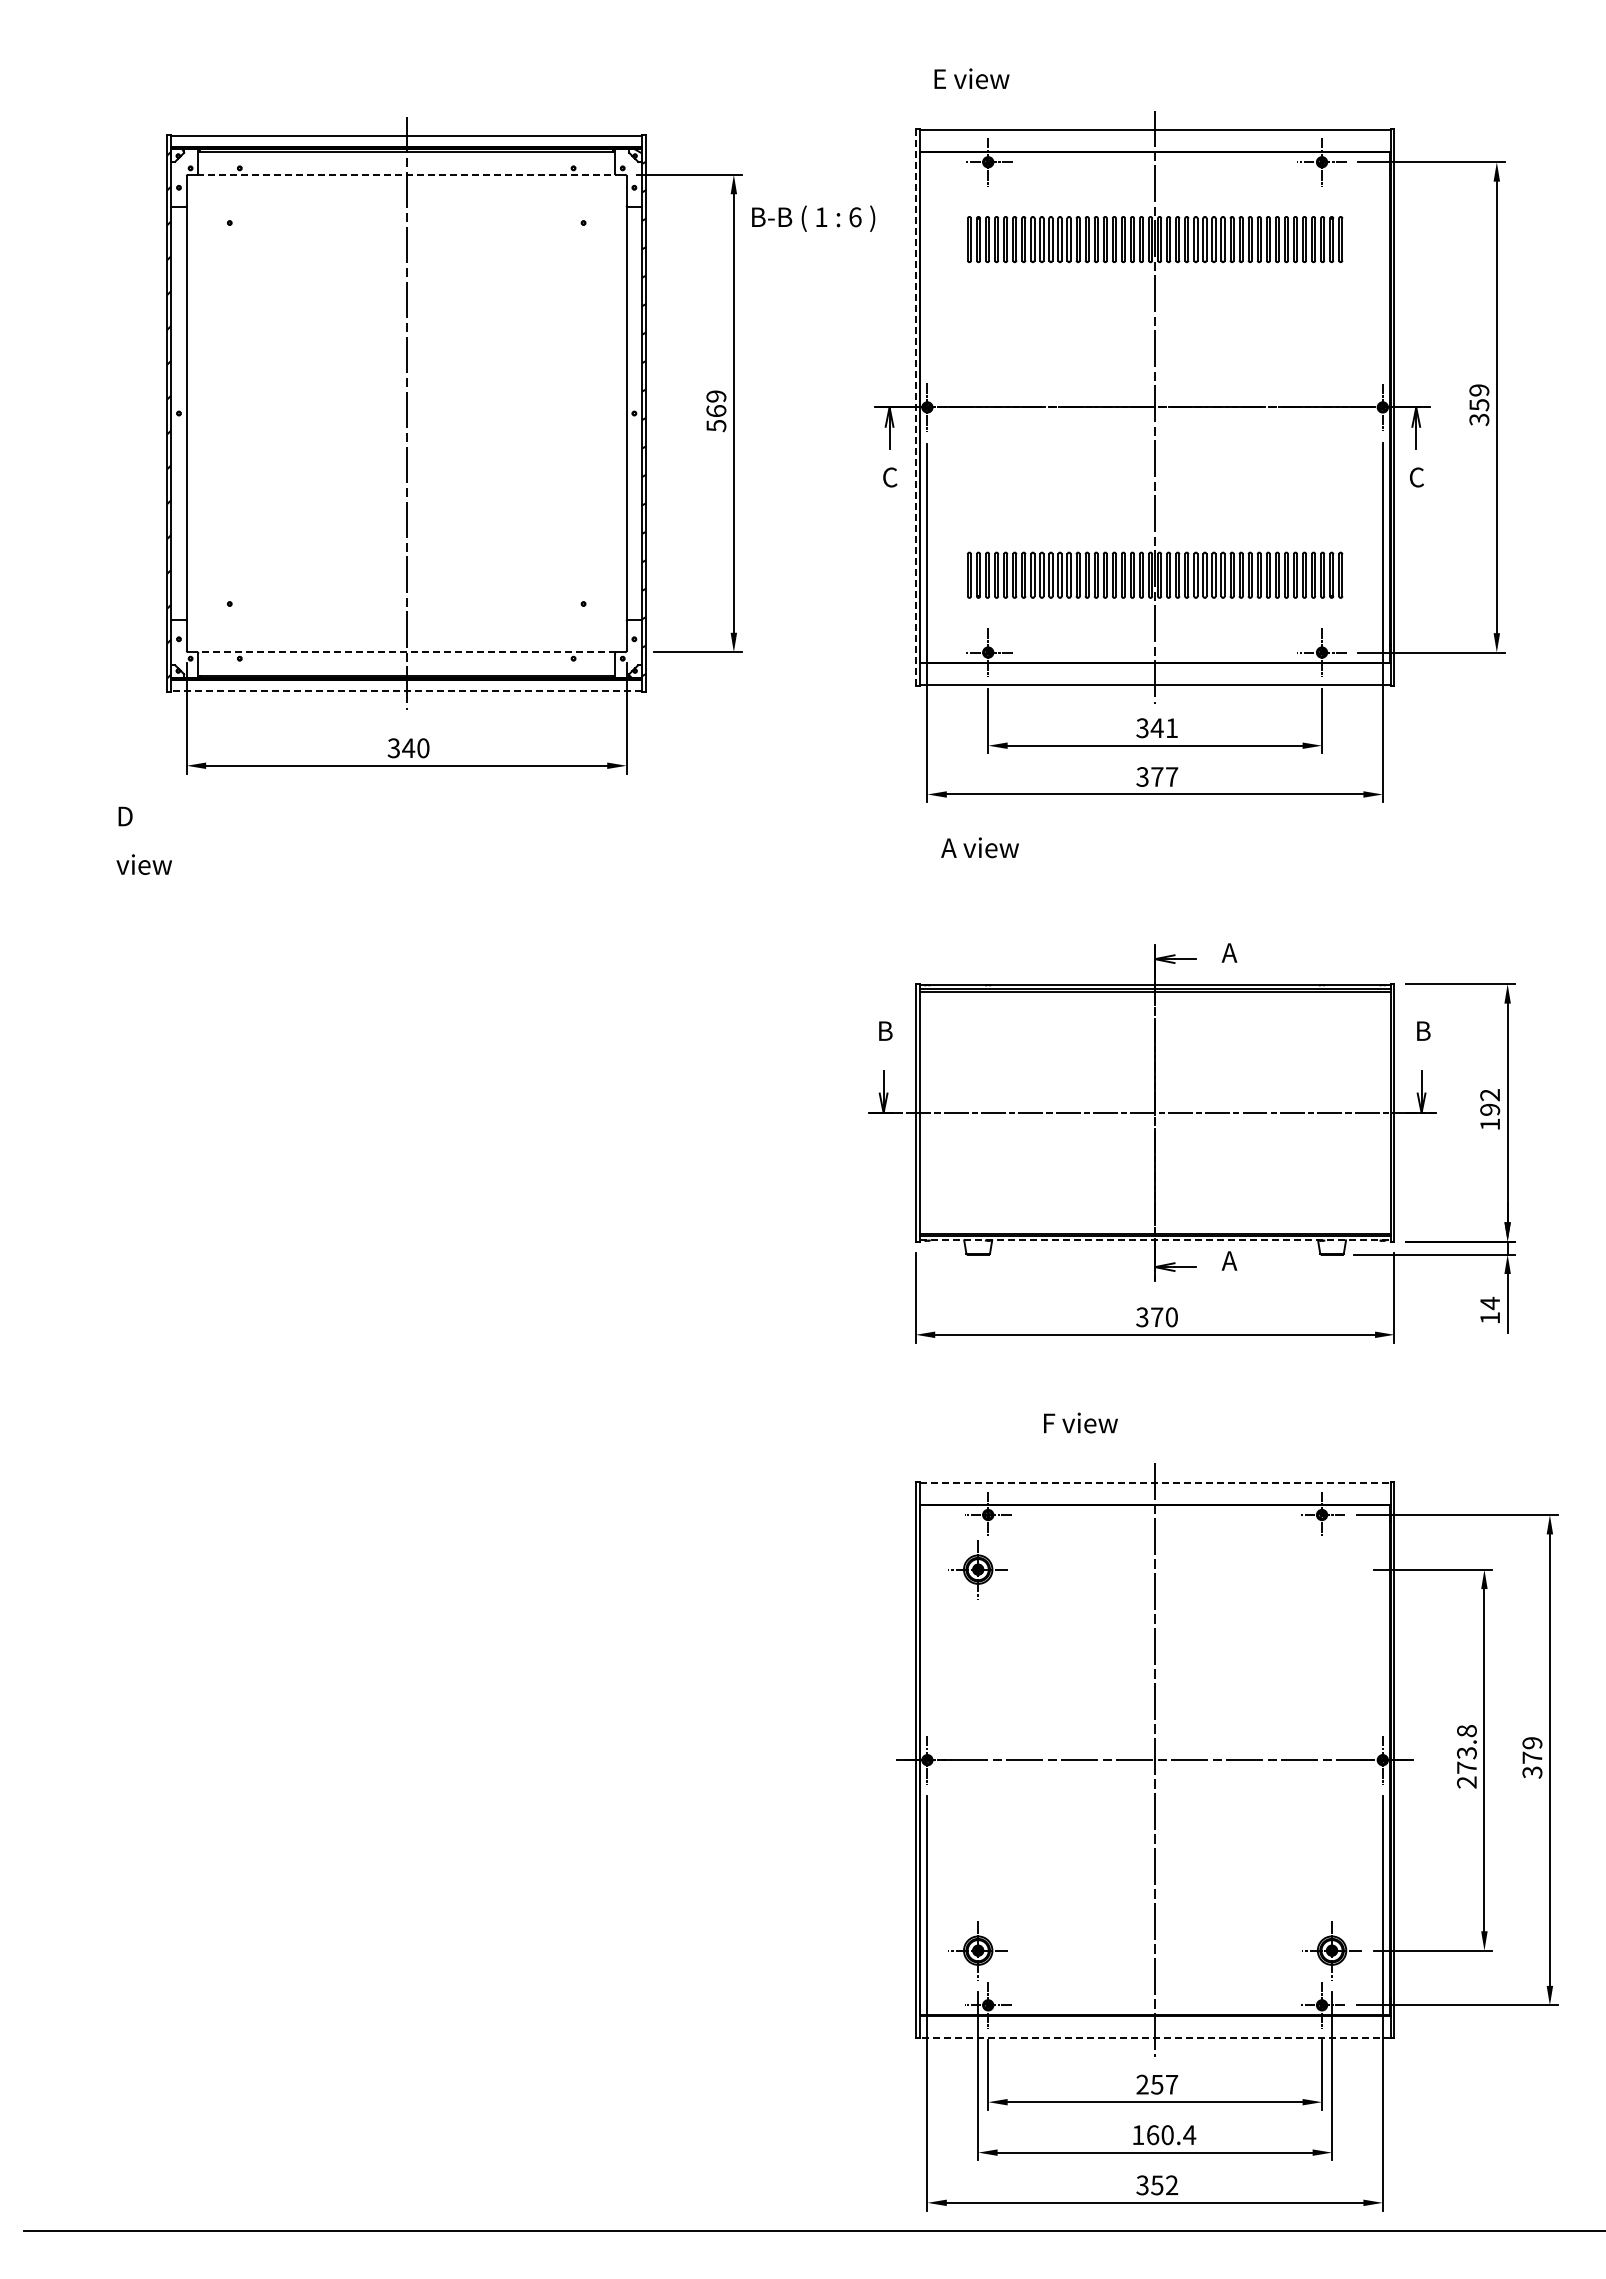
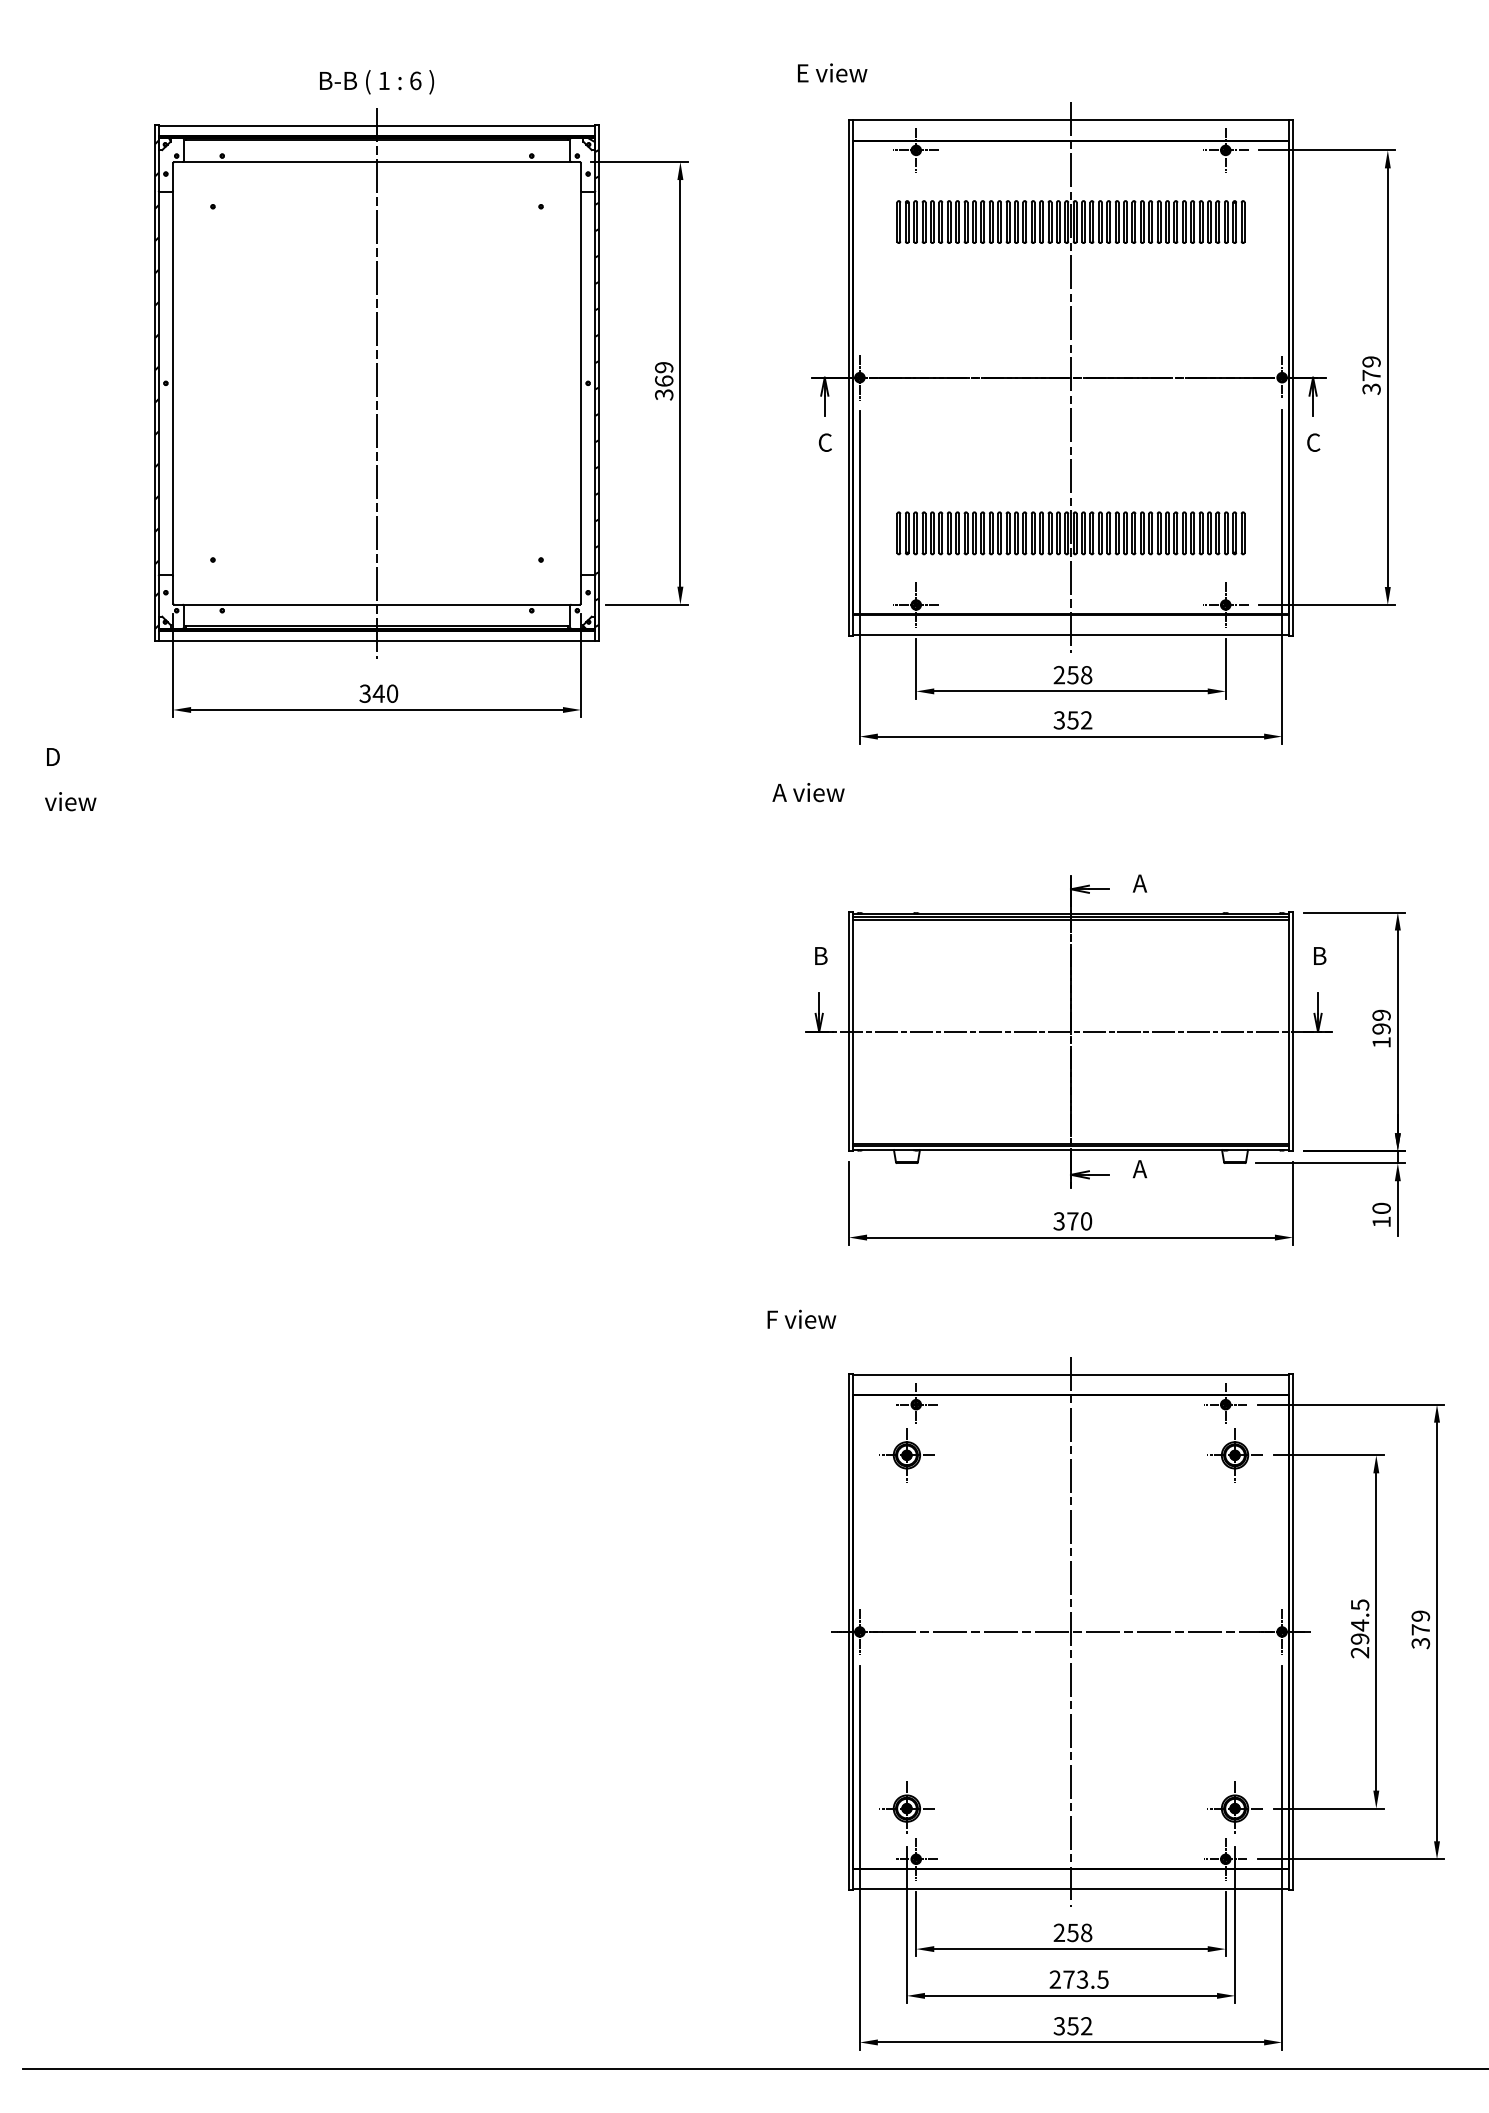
text: (971, 78) -> (832, 72), moved
line: (406, 174) -> (376, 161), dashed -> solid
text: (813, 218) -> (376, 82), moved
text: (1479, 405) -> (1371, 375), 359 -> 379
line: (915, 406) -> (848, 376), dashed -> solid
text: (715, 425) -> (663, 394), 569 -> 369
line: (406, 652) -> (376, 604), dashed -> solid
line: (406, 691) -> (376, 641), dashed -> solid
text: (1157, 728) -> (1073, 675), 341 -> 258
text: (1164, 776) -> (1079, 719), 377 -> 352
text: (143, 840) -> (69, 779), moved
text: (979, 847) -> (808, 792), moved
text: (1490, 1095) -> (1381, 1015), 192 -> 199
line: (1155, 1240) -> (1071, 1150), dashed -> solid
text: (1490, 1303) -> (1381, 1208), 14 -> 10
text: (1080, 1422) -> (801, 1318), moved
line: (1155, 1482) -> (1071, 1374), dashed -> solid
part: (1331, 1569) -> (1234, 1455), added
text: (1466, 1749) -> (1359, 1622), 273.8 -> 294.5
line: (1154, 2037) -> (1070, 1889), dashed -> solid
text: (1172, 2084) -> (1087, 1932), 257 -> 258
text: (1164, 2135) -> (1079, 1979), 160.4 -> 273.5

